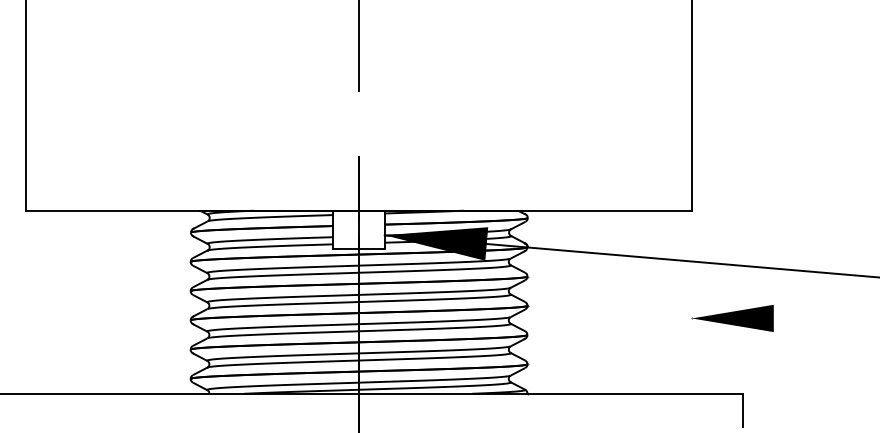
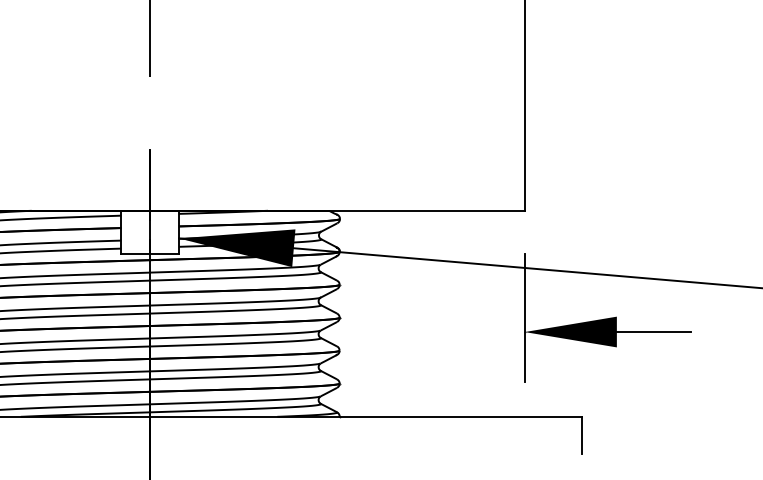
line: (691, 305) -> (524, 317), added
line: (806, 318) -> (653, 332), added

